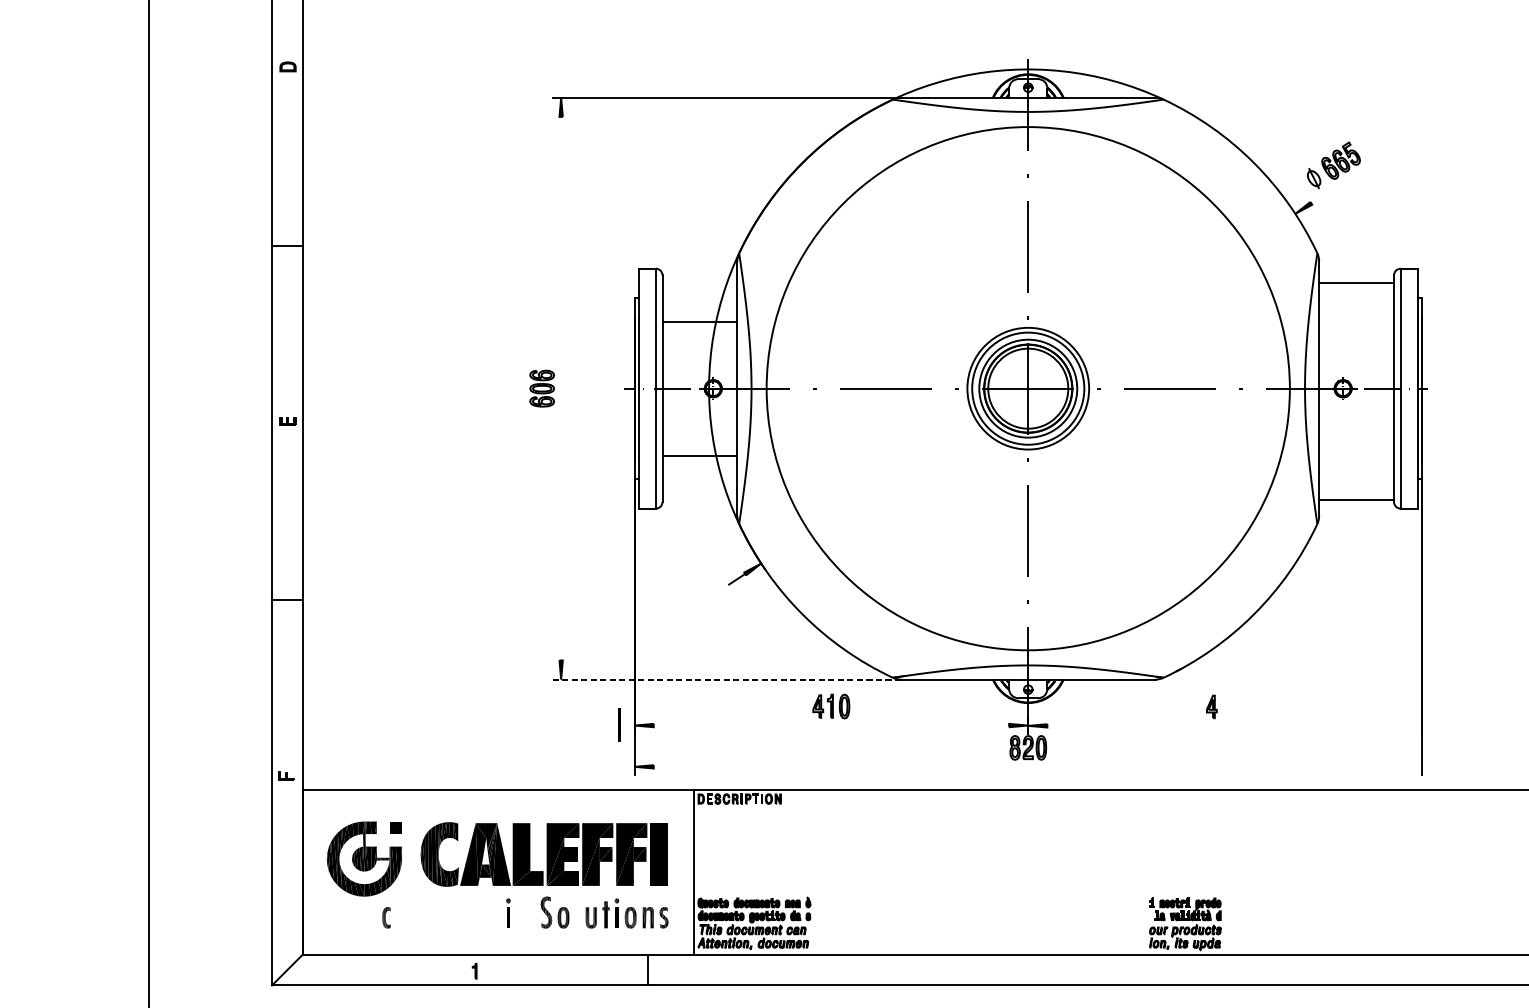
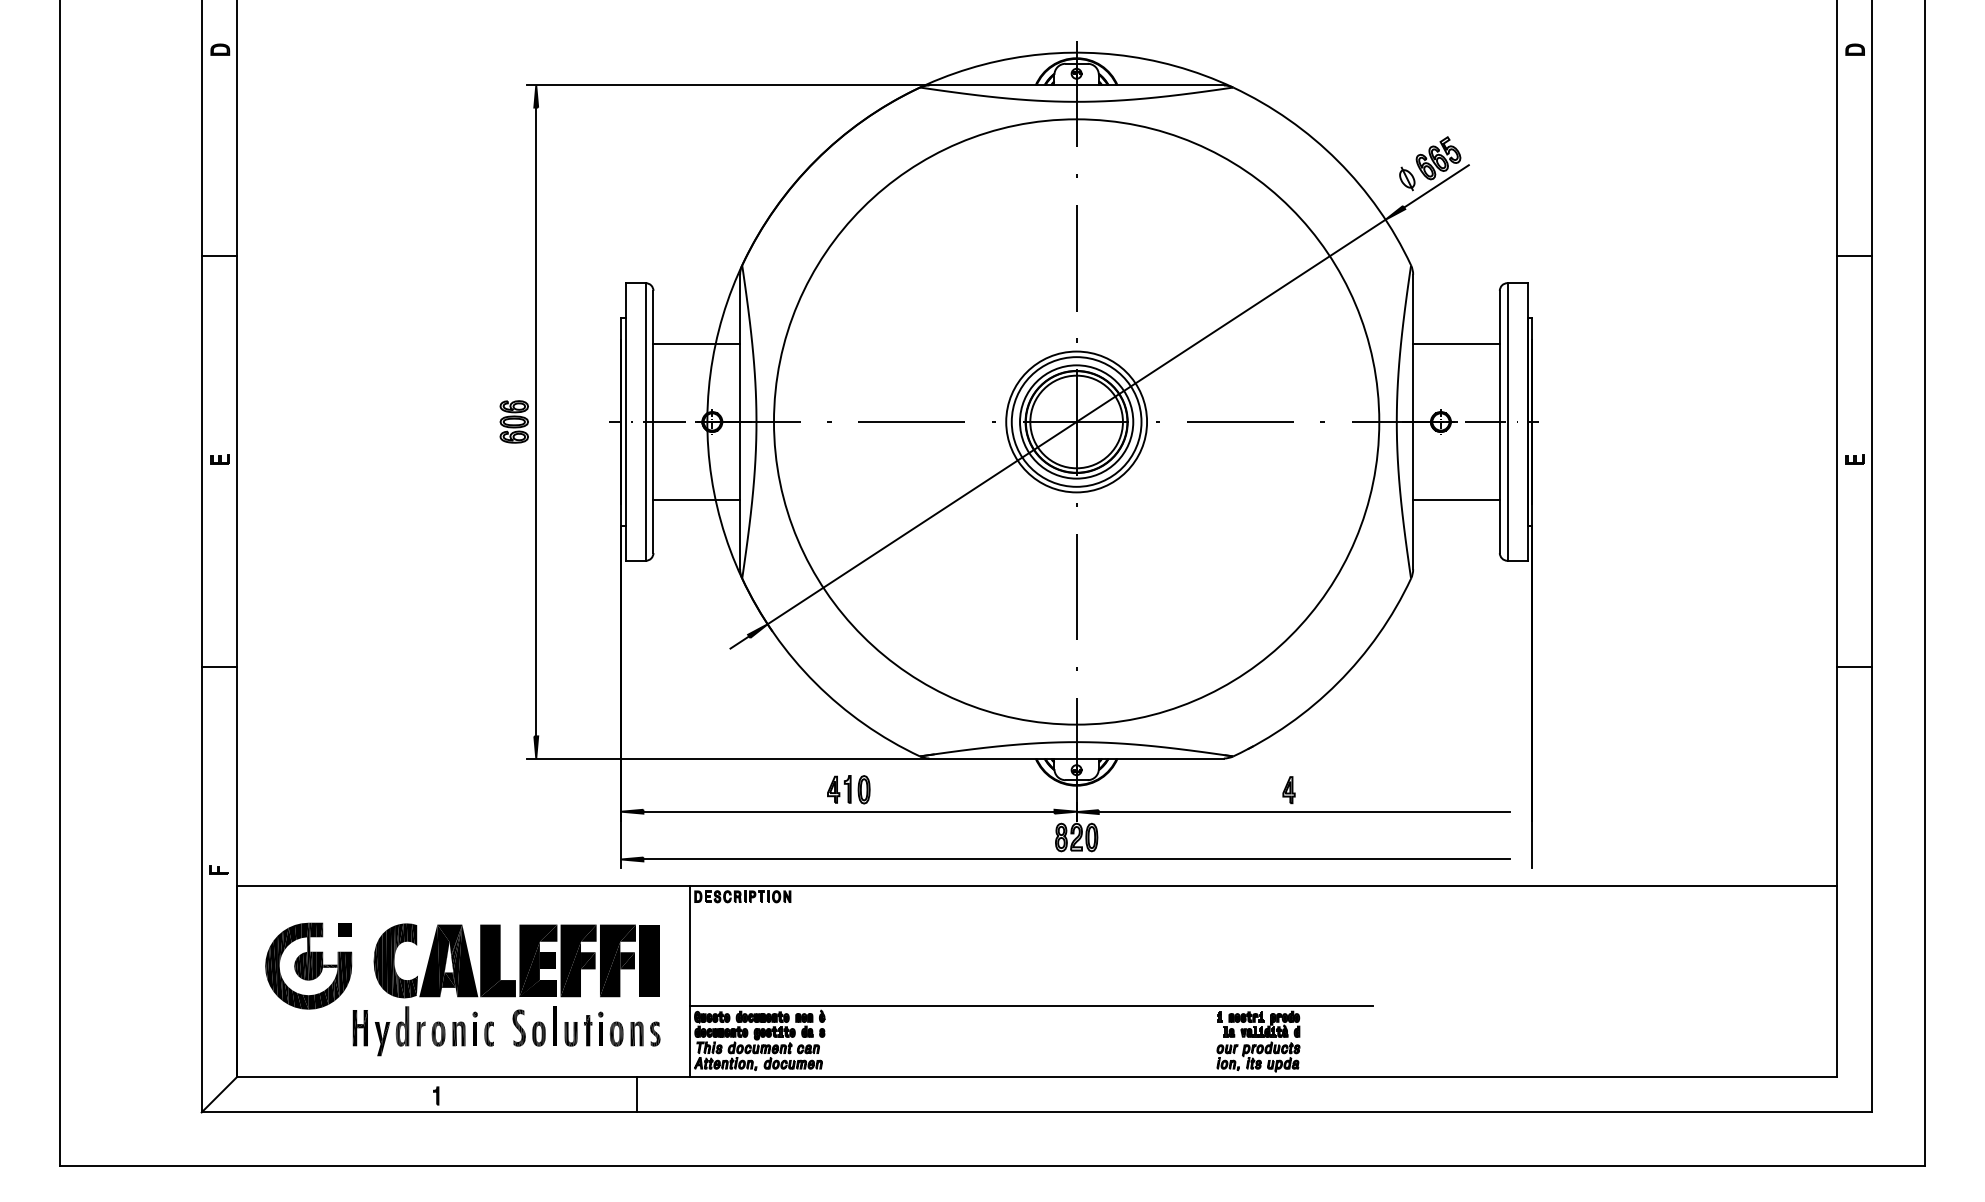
line: (1339, 185) -> (1436, 186), added
line: (1356, 282) -> (1456, 344), moved
line: (561, 388) -> (536, 421), added
line: (1028, 388) -> (1076, 421), added
line: (1356, 499) -> (1456, 499), moved
line: (726, 679) -> (727, 758), dashed -> solid
line: (619, 724) -> (554, 1025), moved
line: (831, 725) -> (848, 811), added
line: (1224, 726) -> (1303, 812), added
line: (1028, 766) -> (1076, 859), added
line: (989, 893) -> (1031, 1005), added
part: (450, 915) -> (408, 1031), added
part: (385, 917) -> (488, 1033), moved

